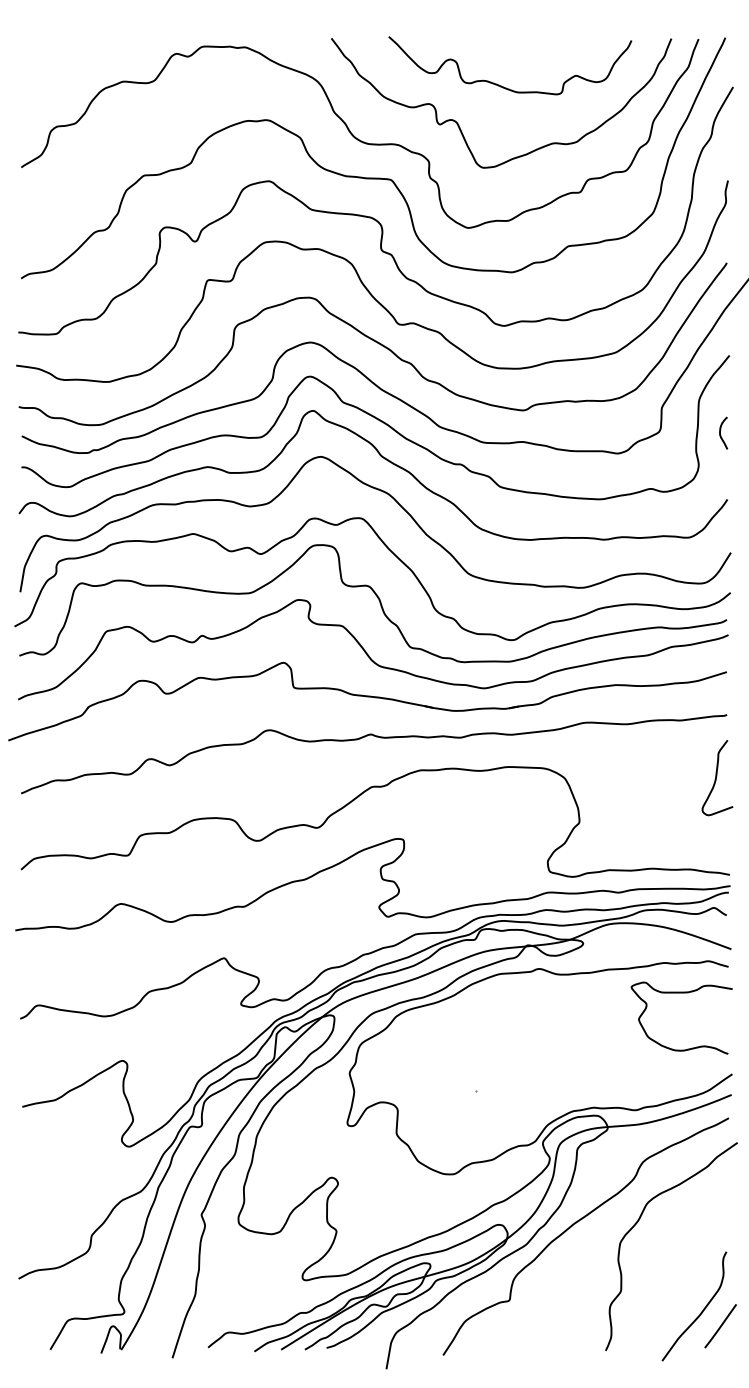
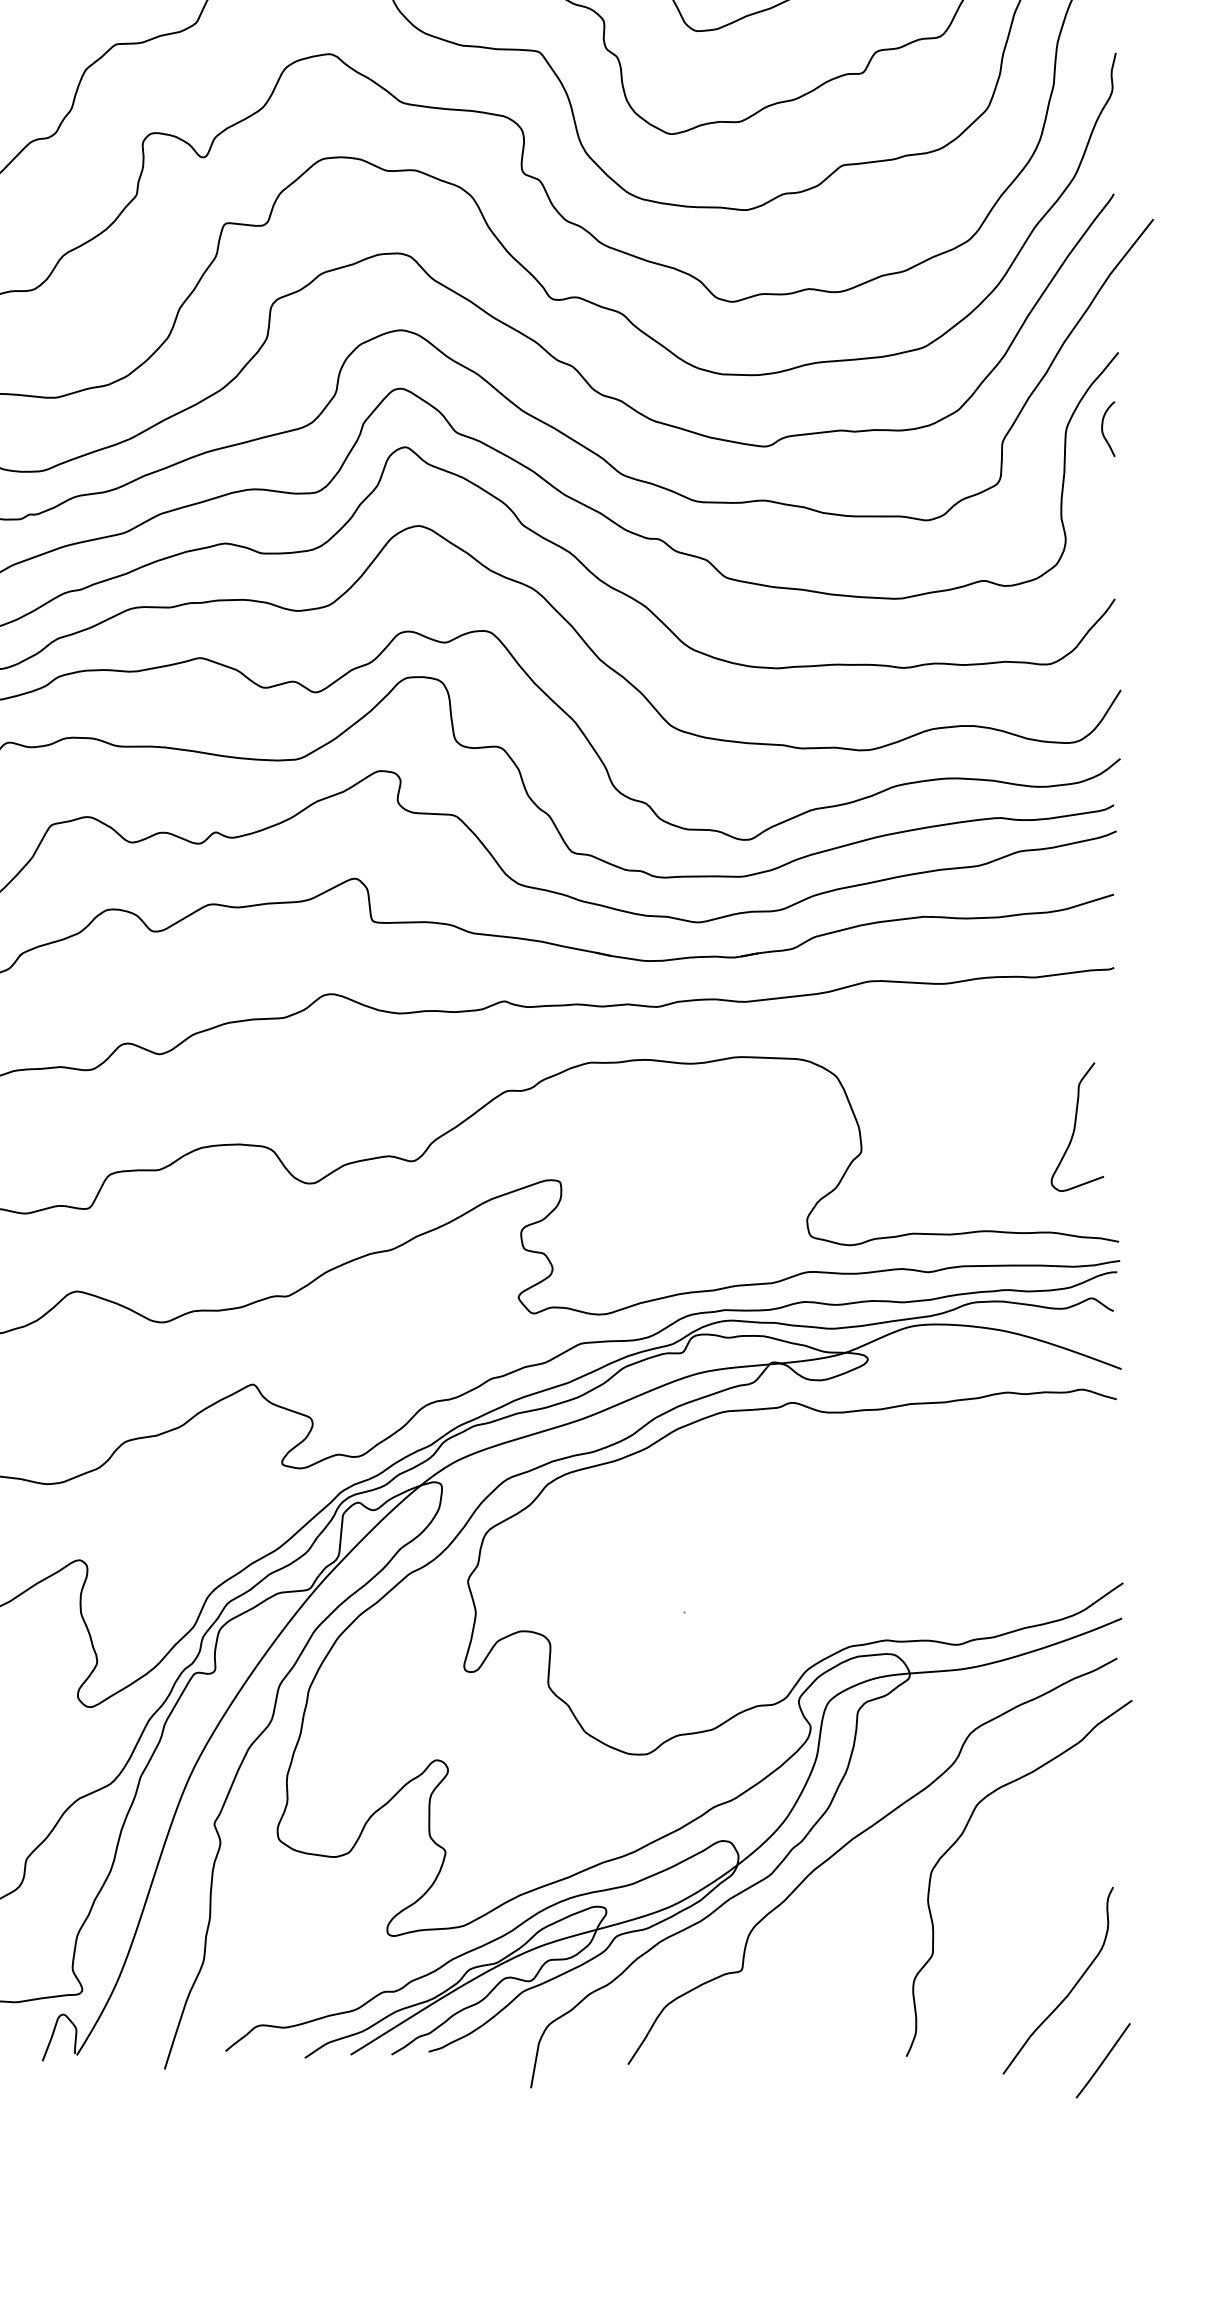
curve: (721, 430) -> (1104, 424), moved
curve: (716, 778) -> (1075, 1128), moved
curve: (681, 993) -> (1036, 1444), removed
line: (720, 1326) -> (1102, 2061), moved

